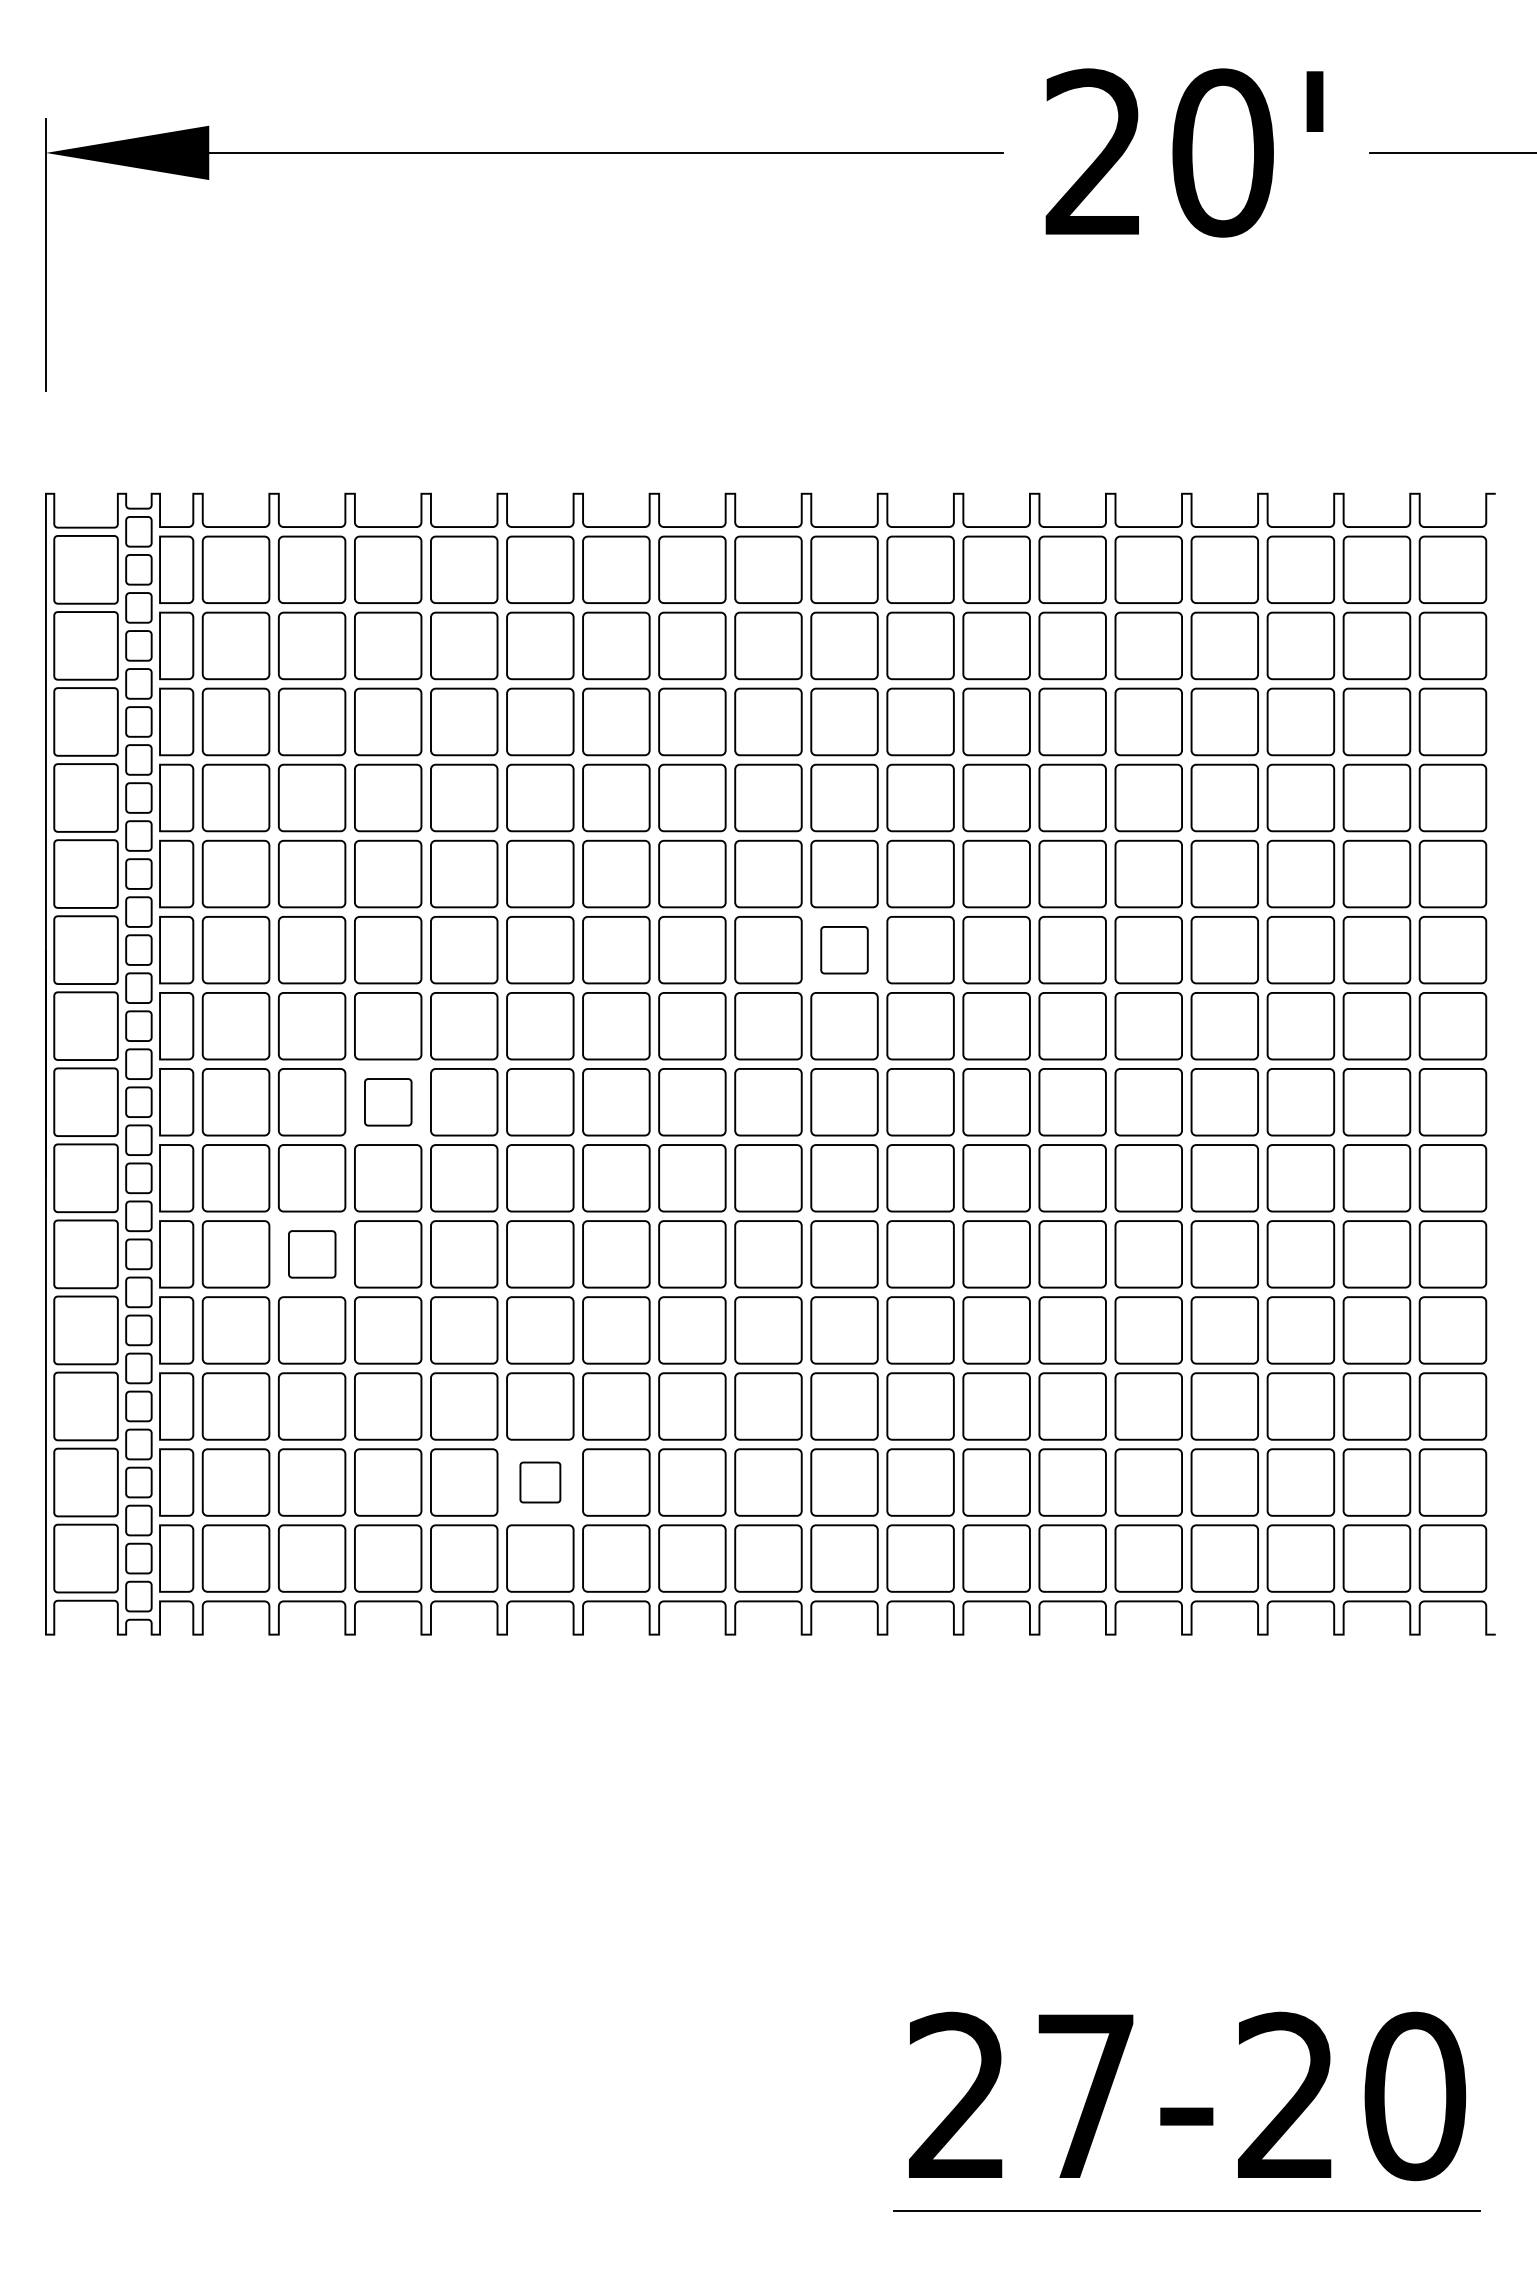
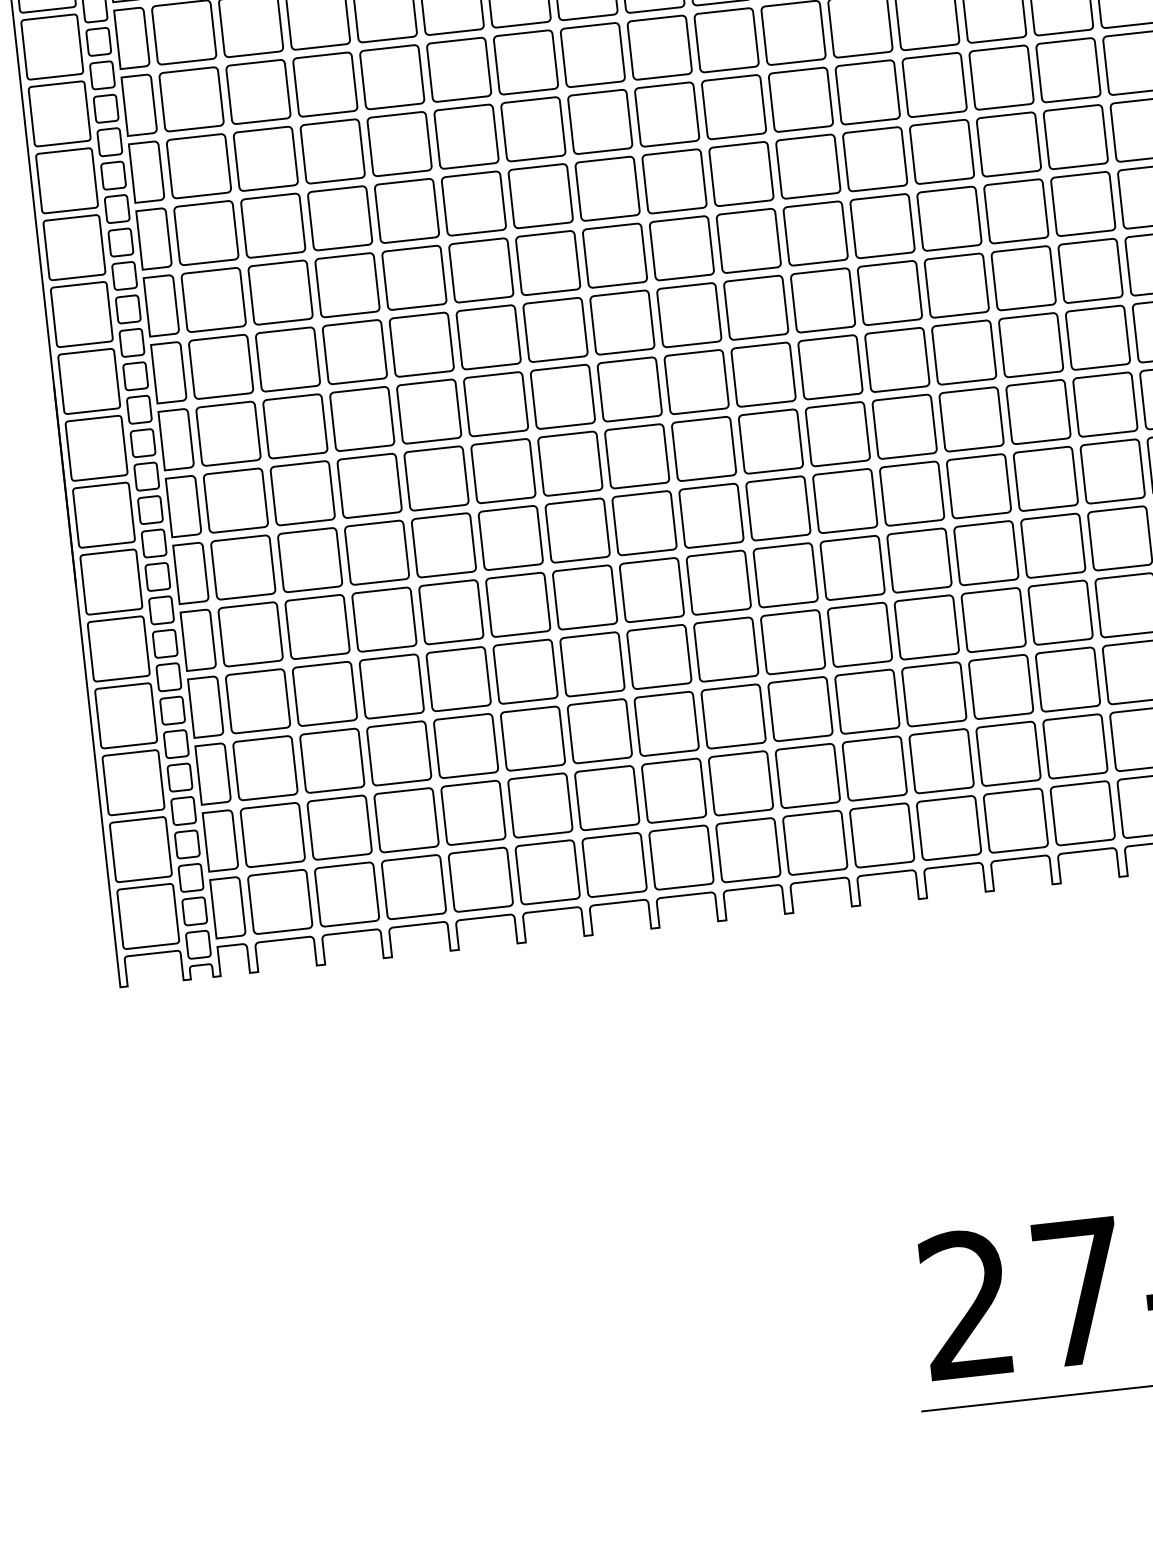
part: (844, 950) -> (756, 308), size x1.43
part: (388, 1102) -> (369, 486), size x1.43
part: (312, 1254) -> (317, 627), size x1.43
part: (540, 1482) -> (540, 805), size x1.67

